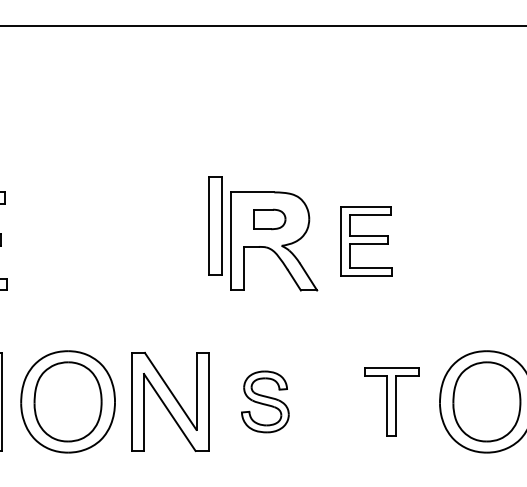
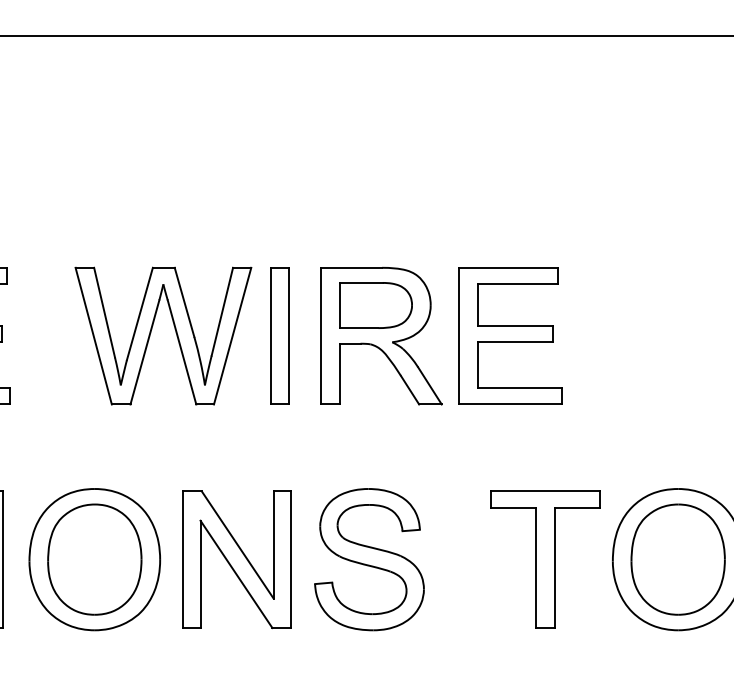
part: (269, 219) -> (375, 305), size x1.67
part: (215, 225) -> (280, 334), moved
part: (125, 238) -> (174, 332), added
part: (366, 240) -> (510, 334), size x1.43
part: (265, 401) -> (369, 559), size x1.67
part: (391, 401) -> (545, 559), size x1.43

